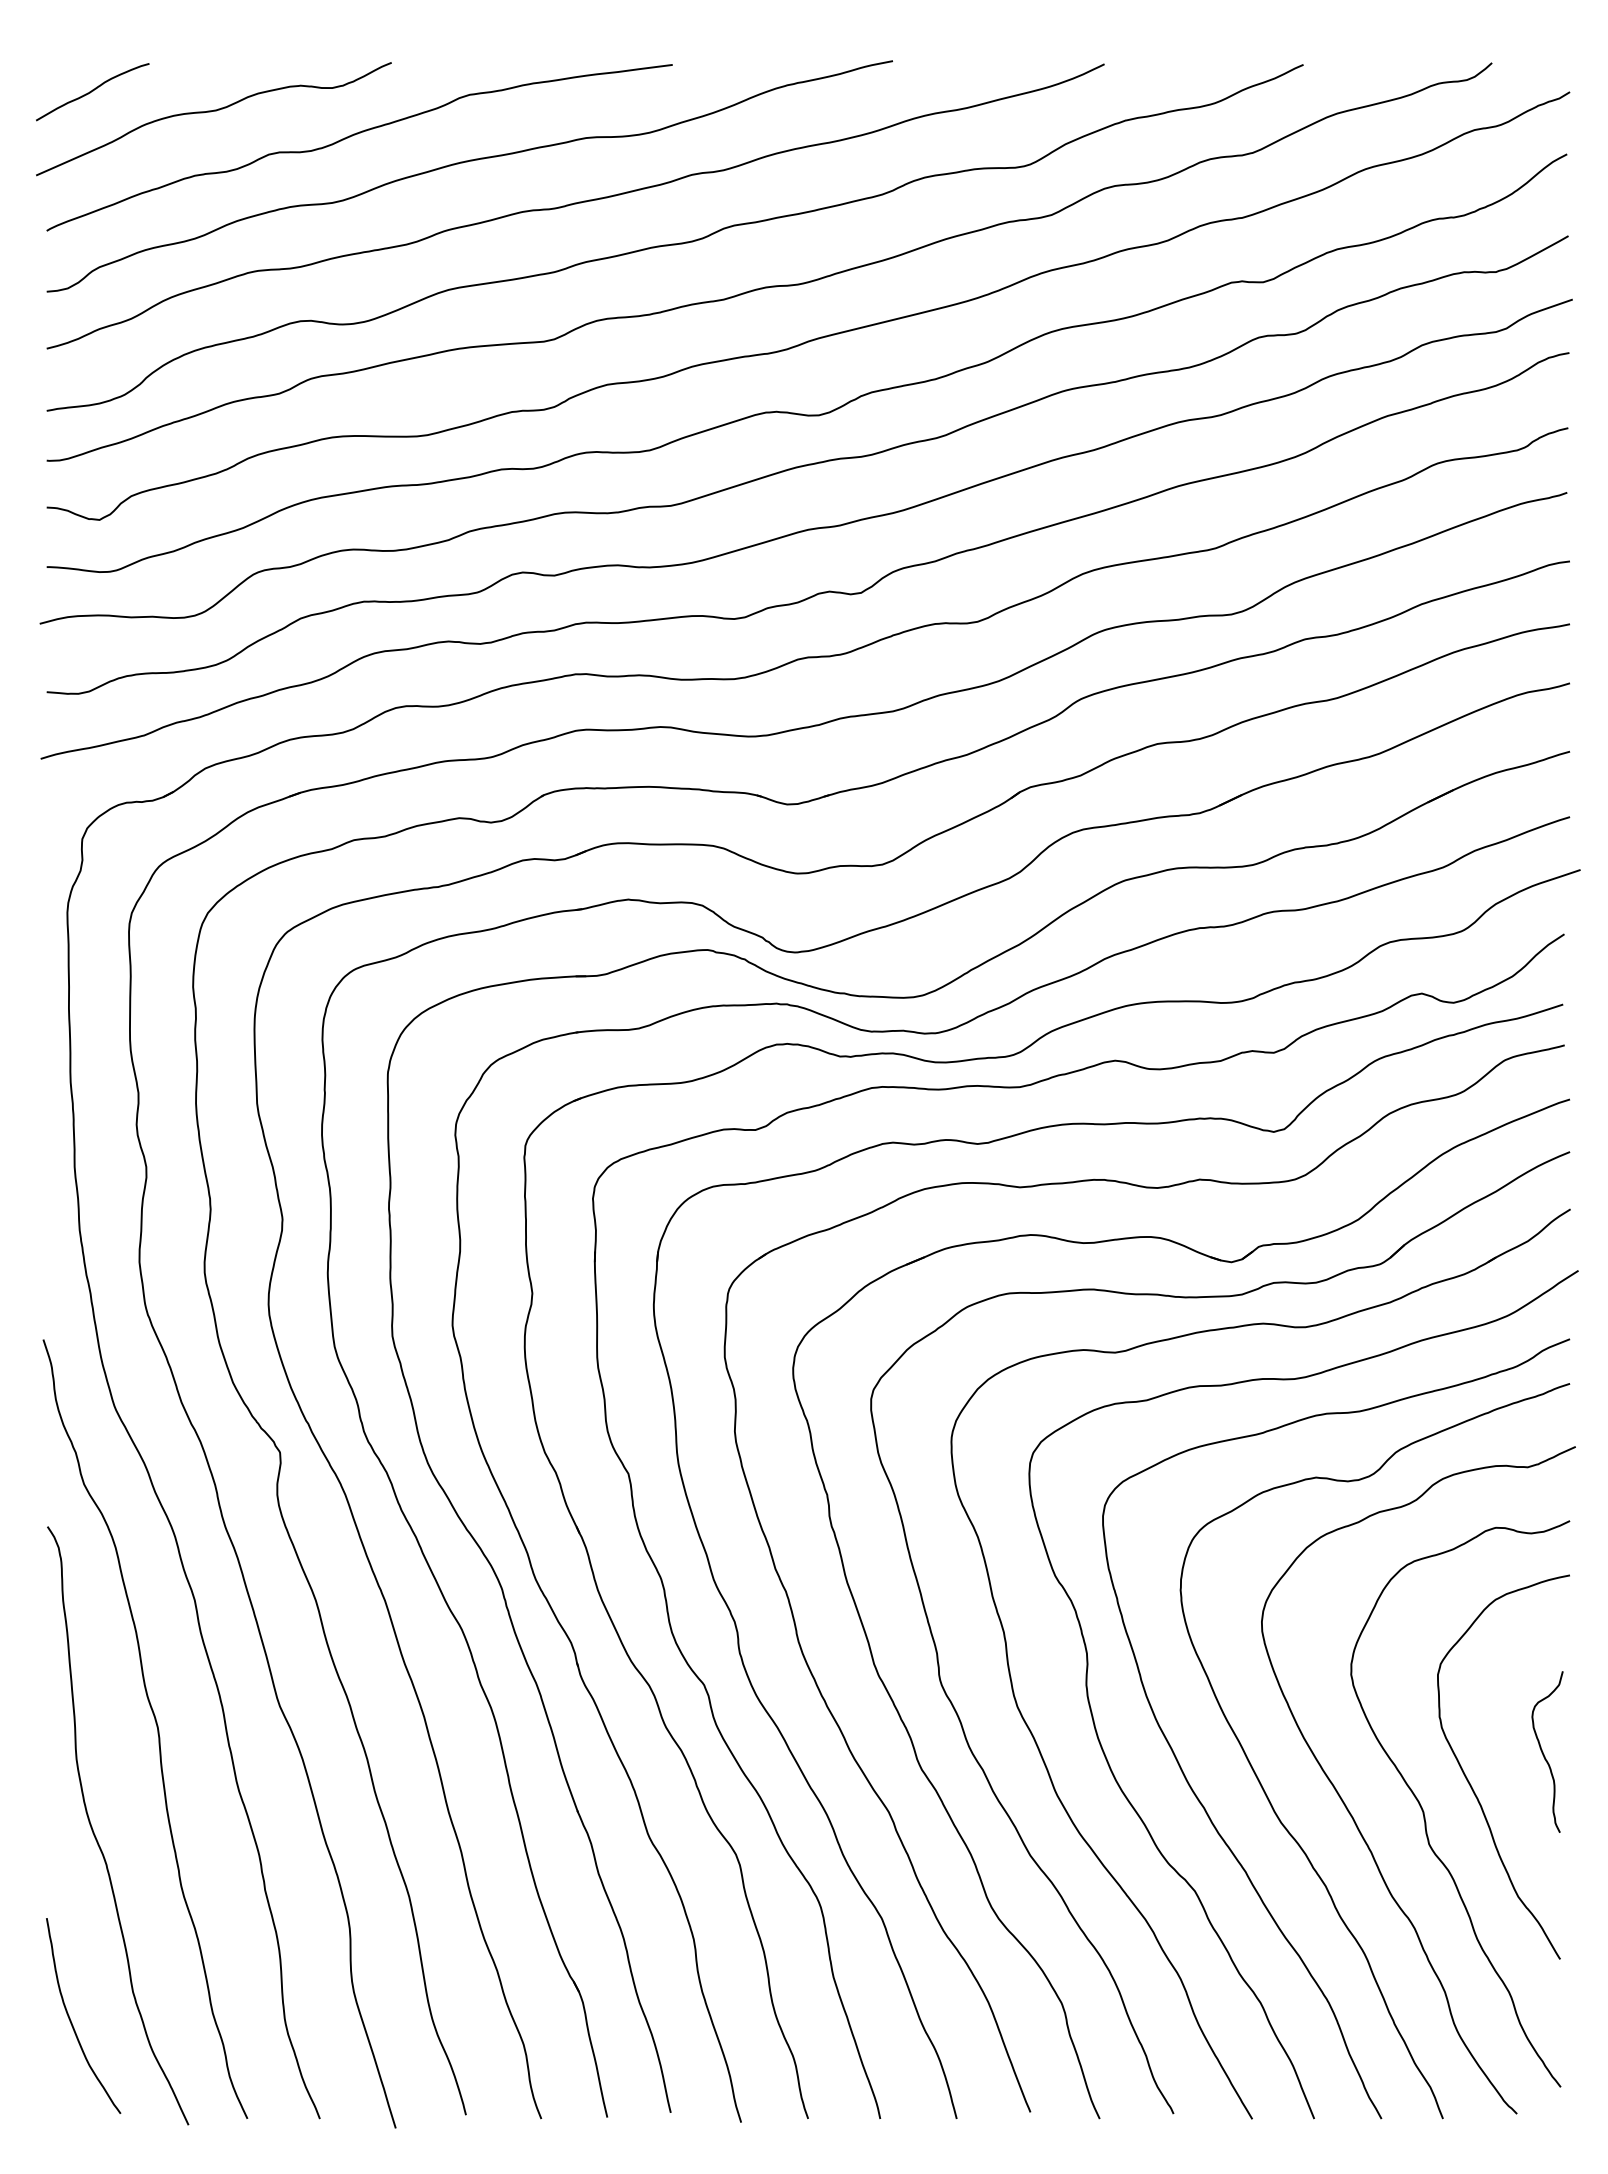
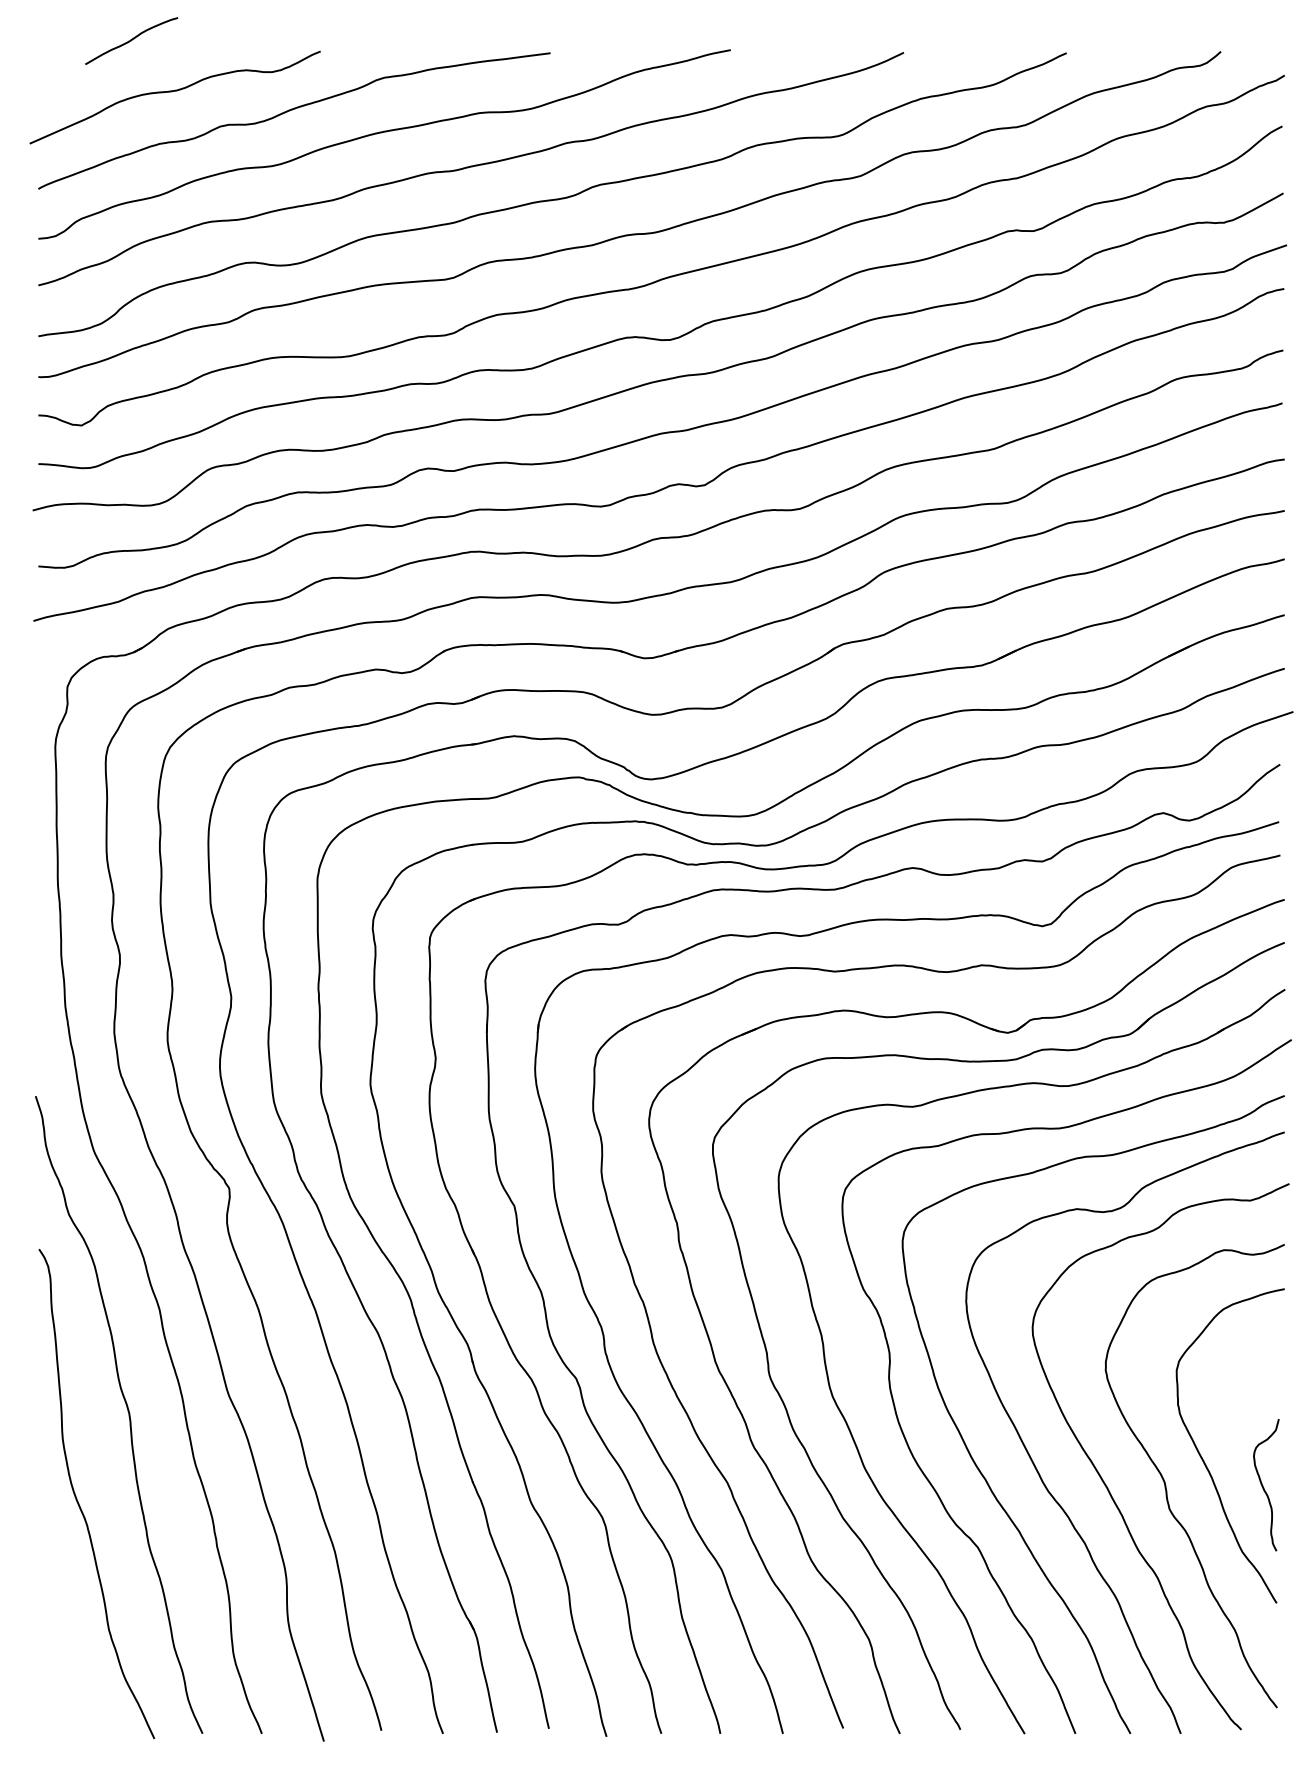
curve: (92, 91) -> (131, 40), moved
curve: (1543, 1752) -> (1263, 1485), moved
curve: (71, 2020) -> (58, 1653), removed

